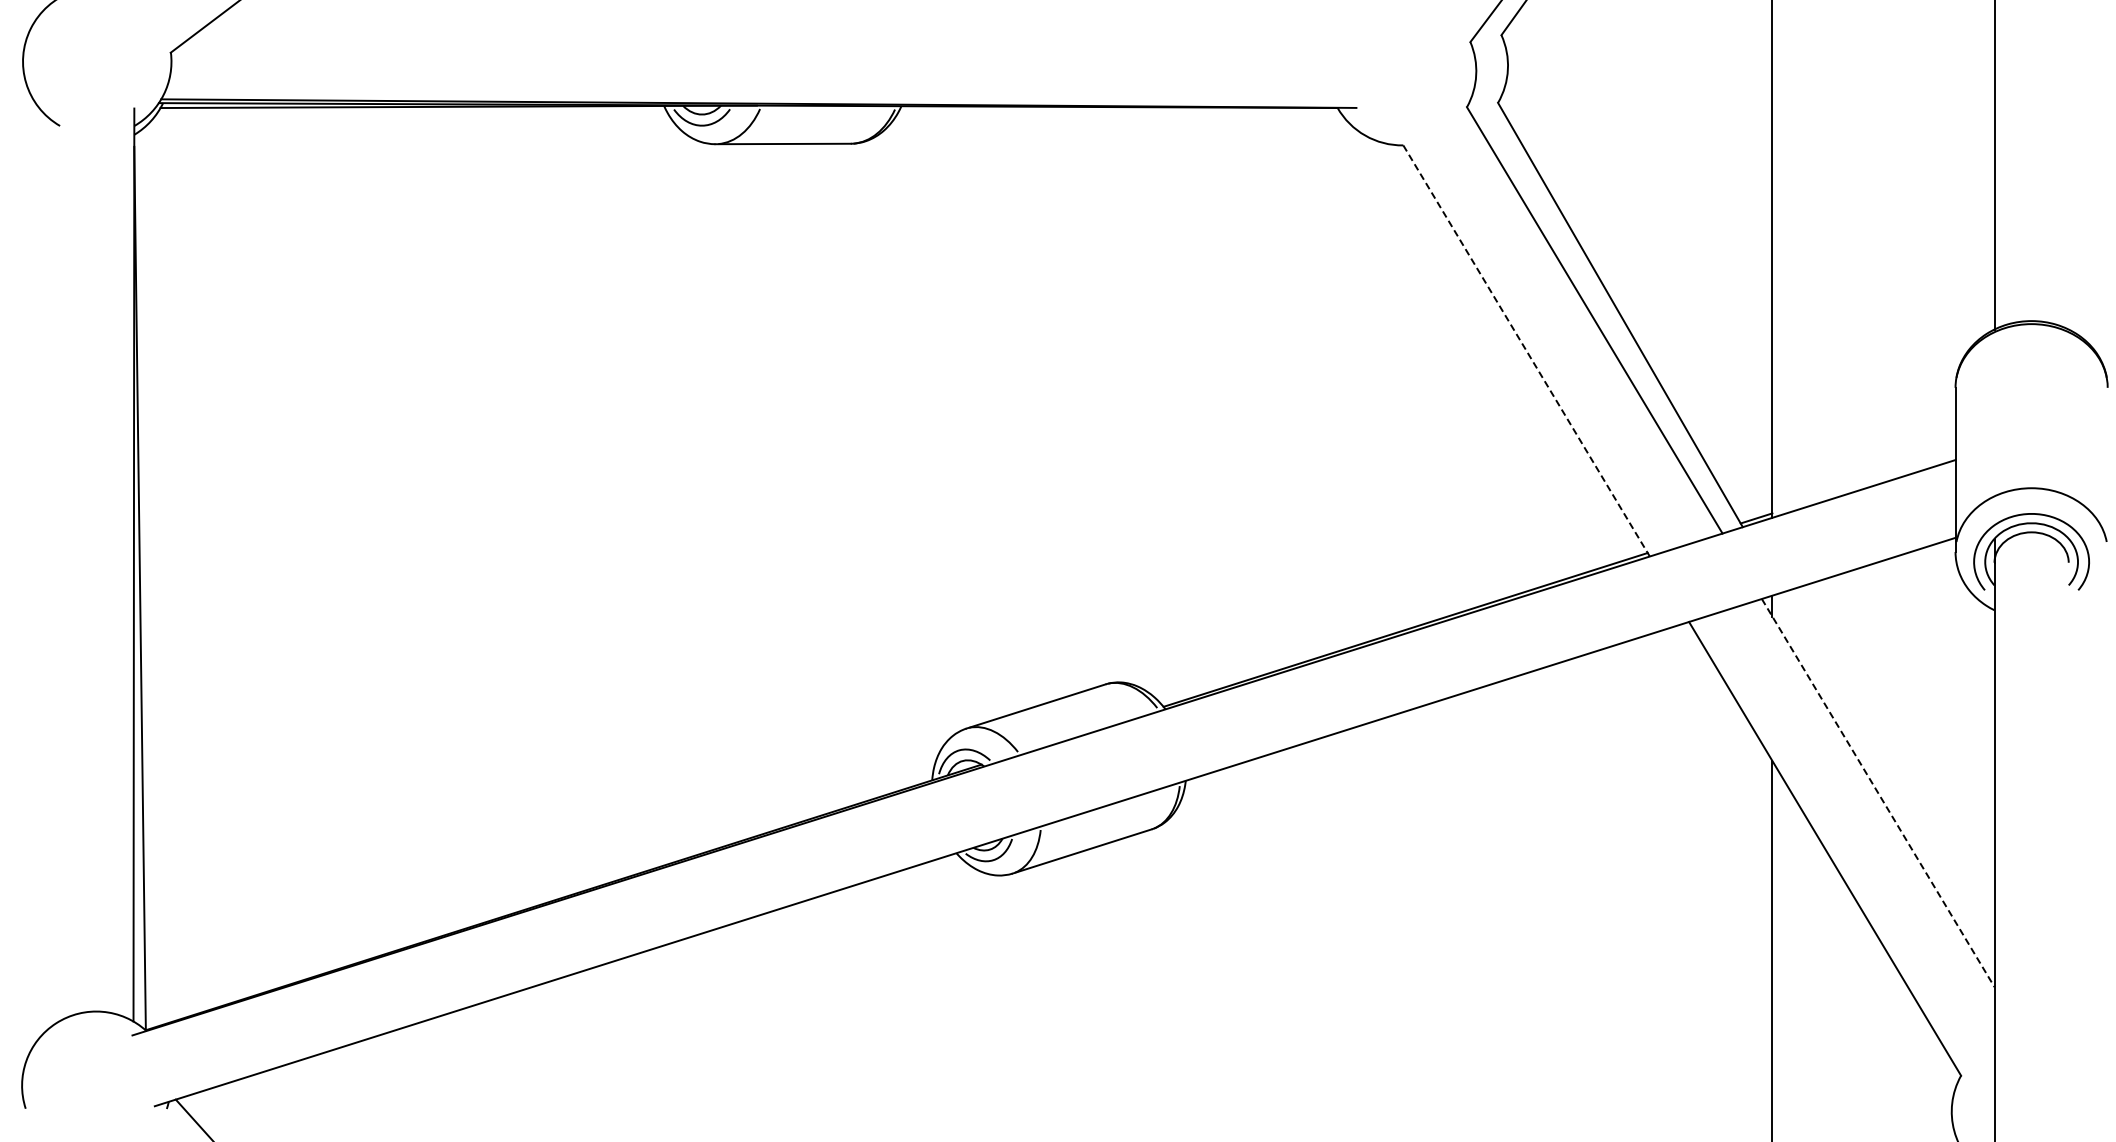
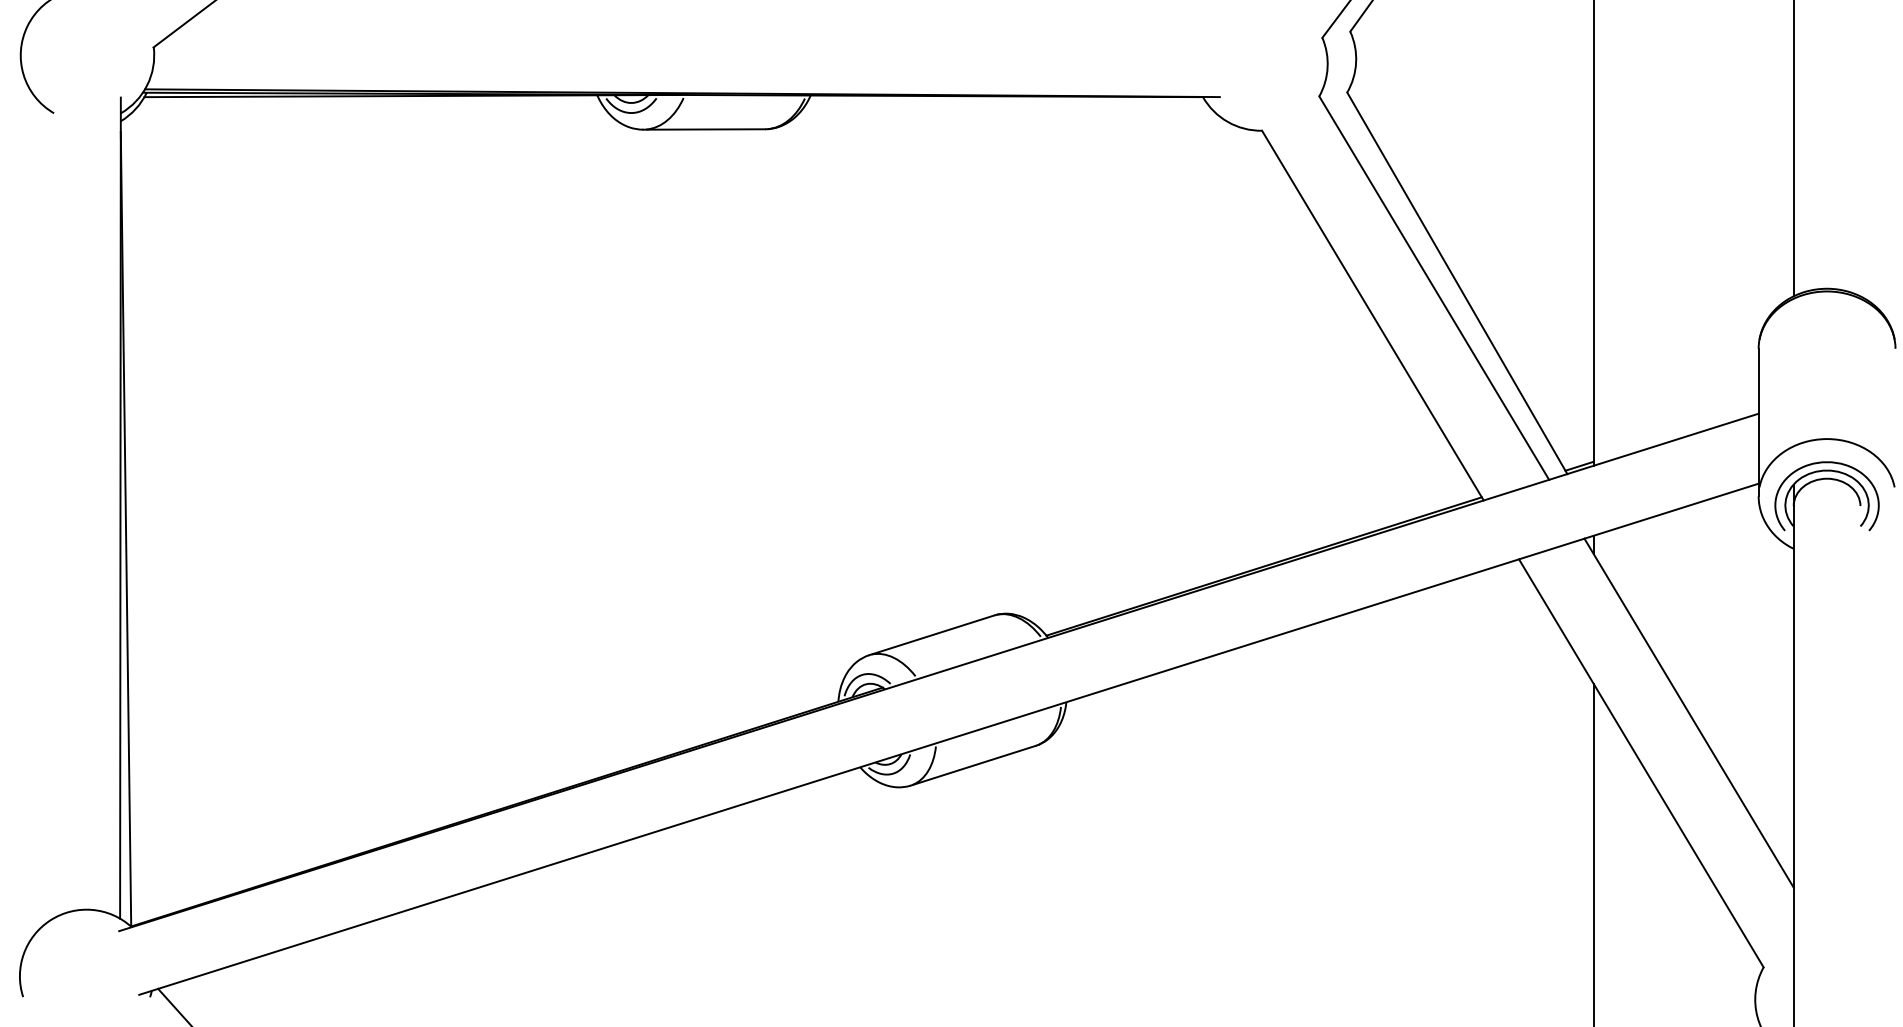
line: (1526, 350) -> (1372, 315), dashed -> solid
line: (1878, 793) -> (1689, 713), dashed -> solid

